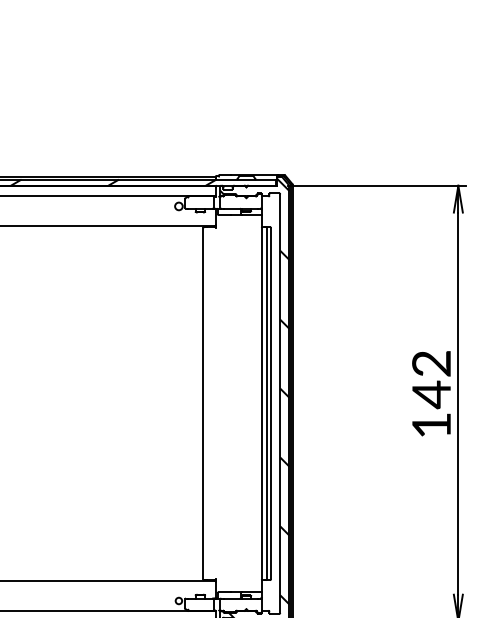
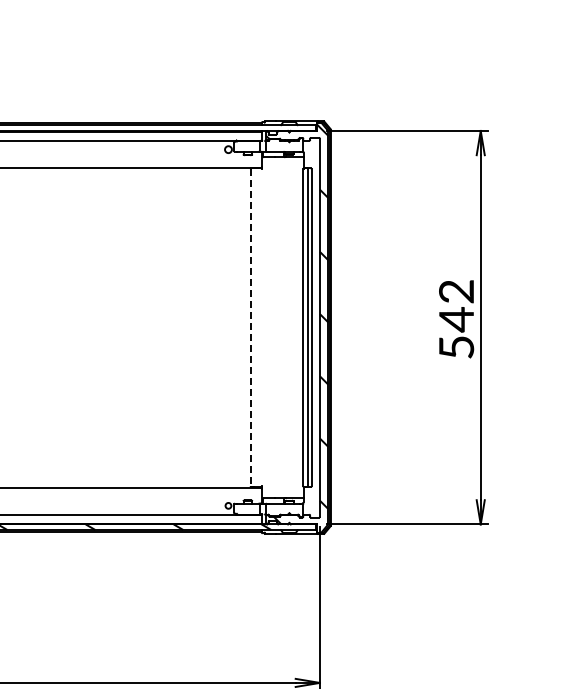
hatch: (113, 181) -> (169, 127), removed
line: (203, 404) -> (250, 328), solid -> dashed
text: (431, 425) -> (456, 347), 142 -> 542

